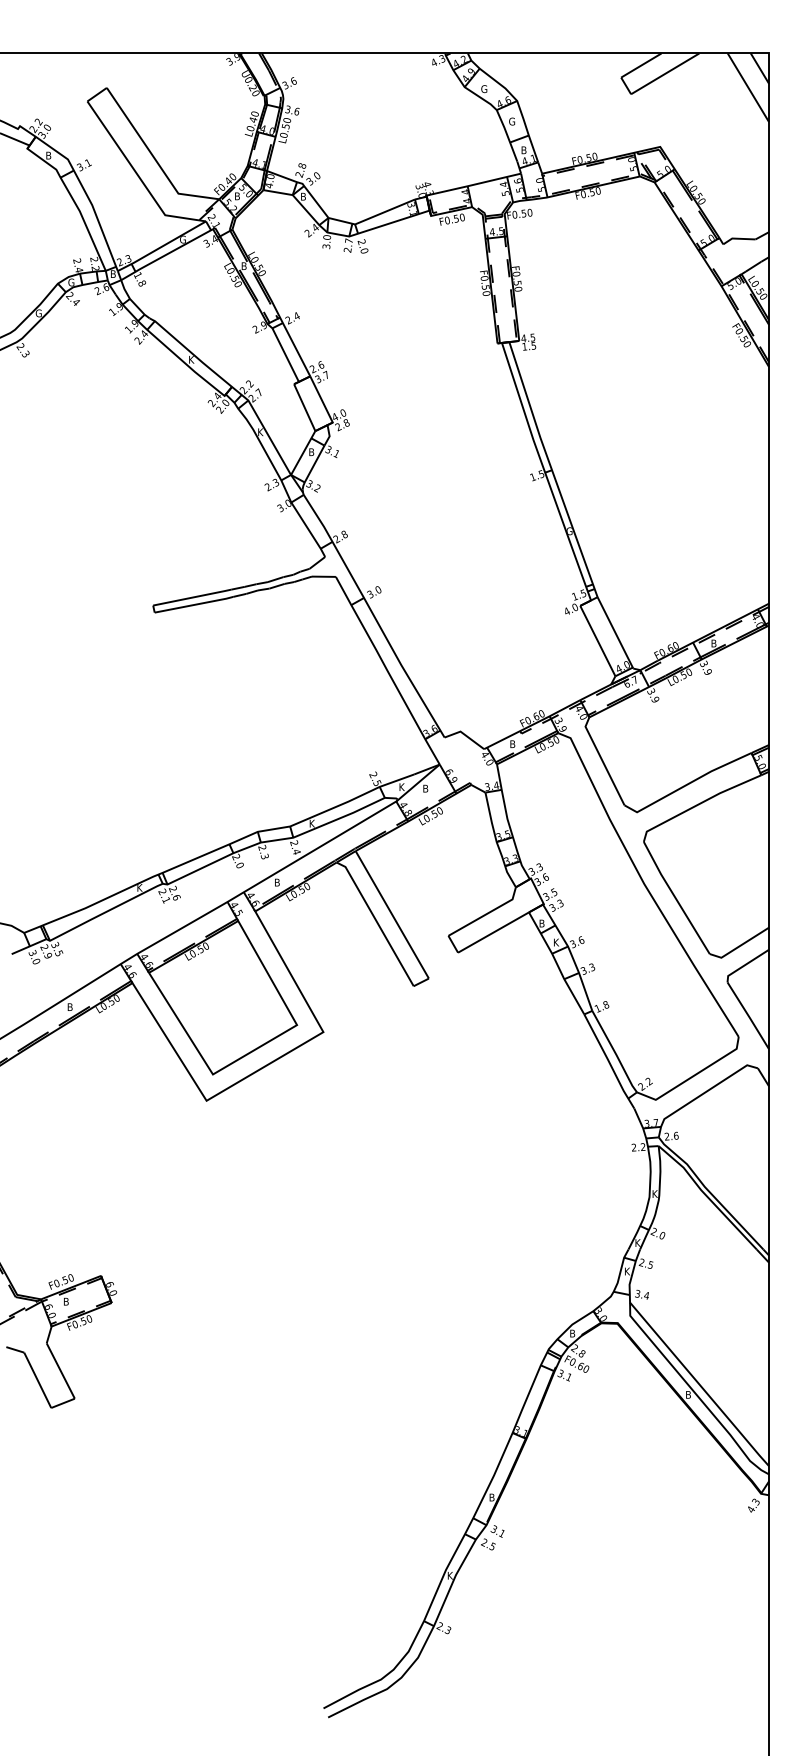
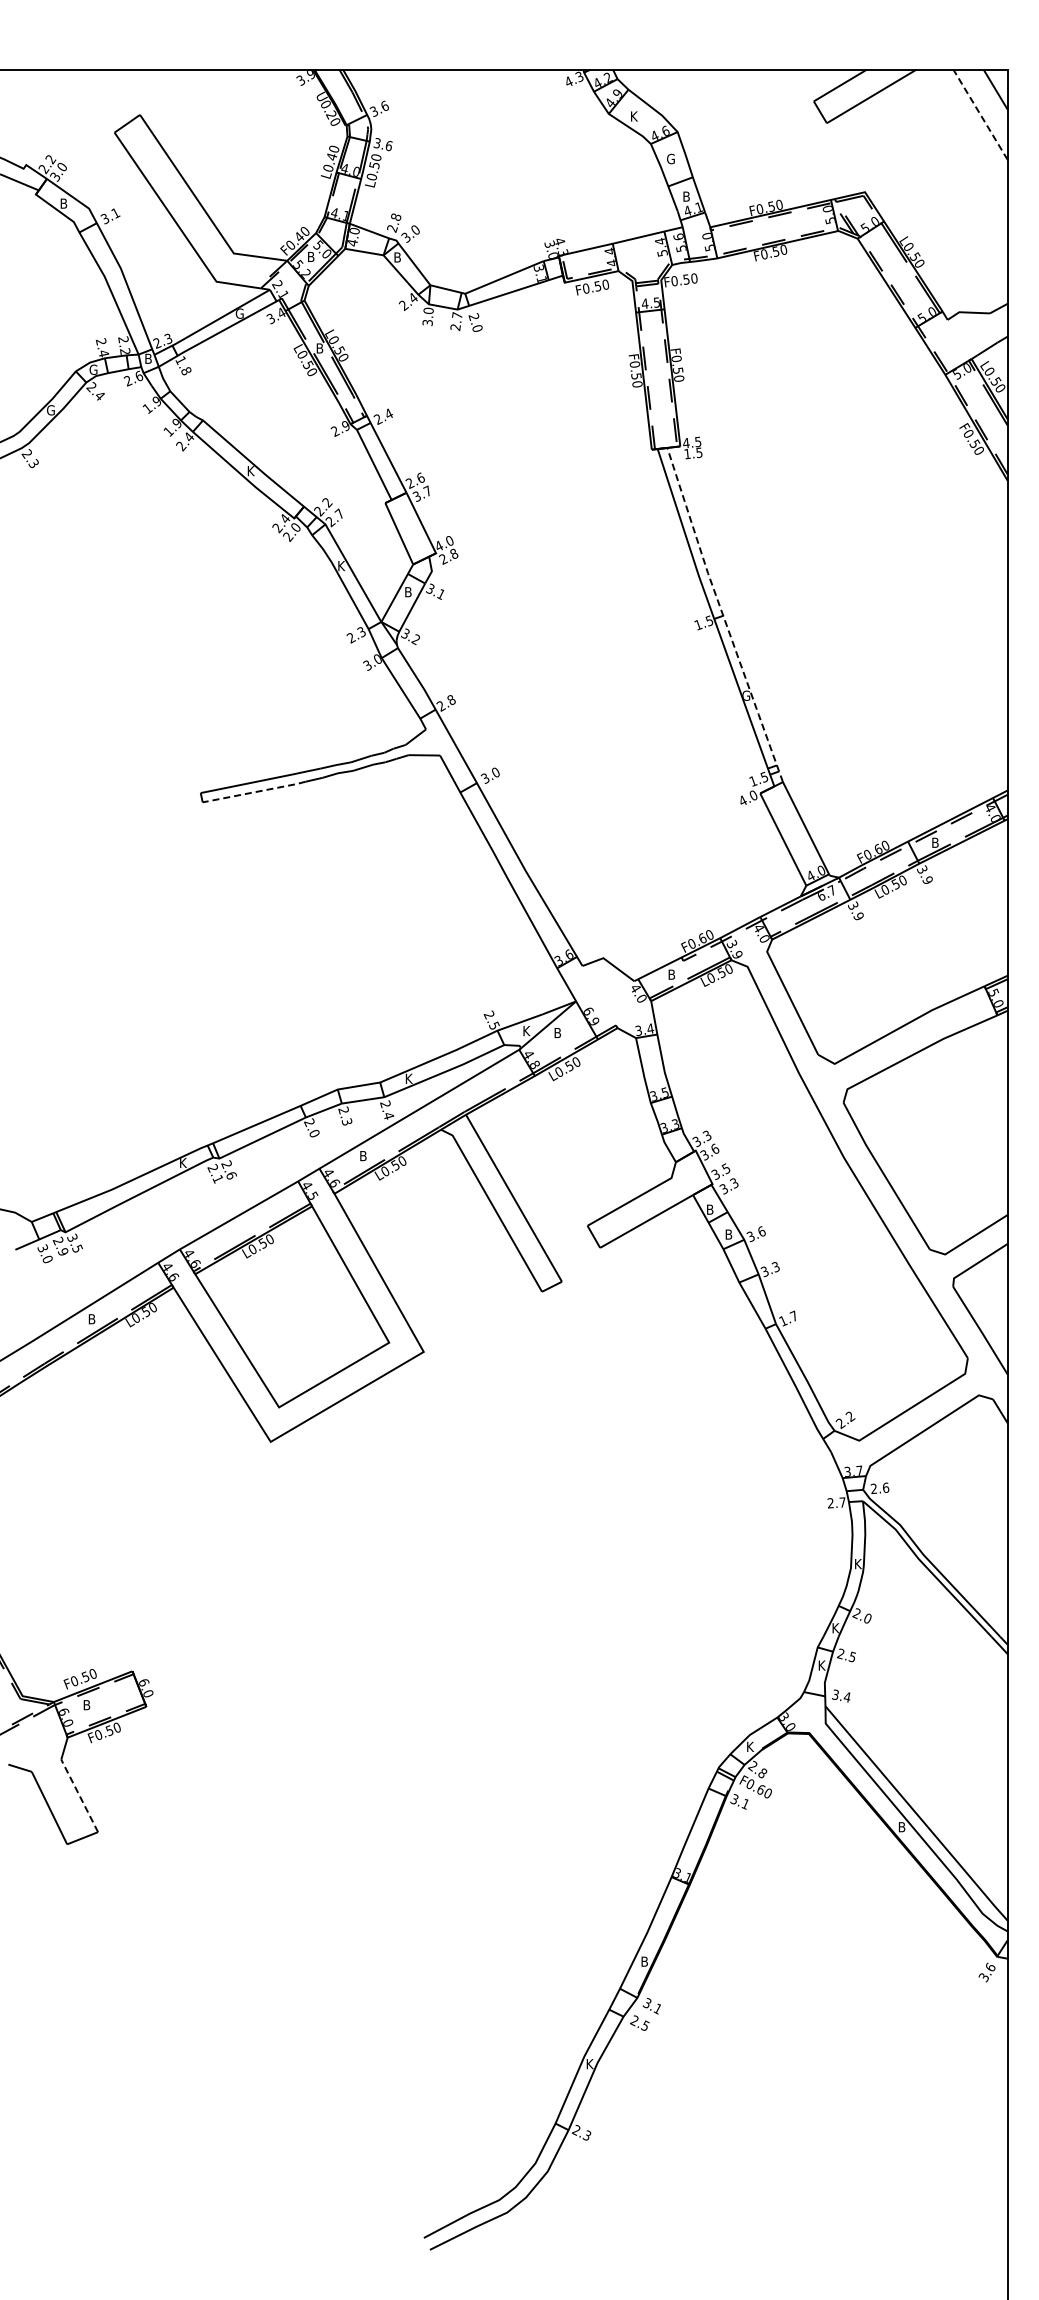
line: (748, 87) -> (980, 114), solid -> dashed
text: (484, 89) -> (634, 116), G -> K
line: (552, 470) -> (723, 615), solid -> dashed
line: (194, 605) -> (254, 792), solid -> dashed
text: (556, 942) -> (729, 1234), K -> B
text: (605, 1004) -> (793, 1315), 1.8 -> 1.7
text: (643, 1147) -> (842, 1502), 2.2 -> 2.7
text: (572, 1333) -> (750, 1746), B -> K
line: (60, 1370) -> (79, 1795), solid -> dashed
text: (752, 1505) -> (986, 1972), 4.3 -> 3.6

